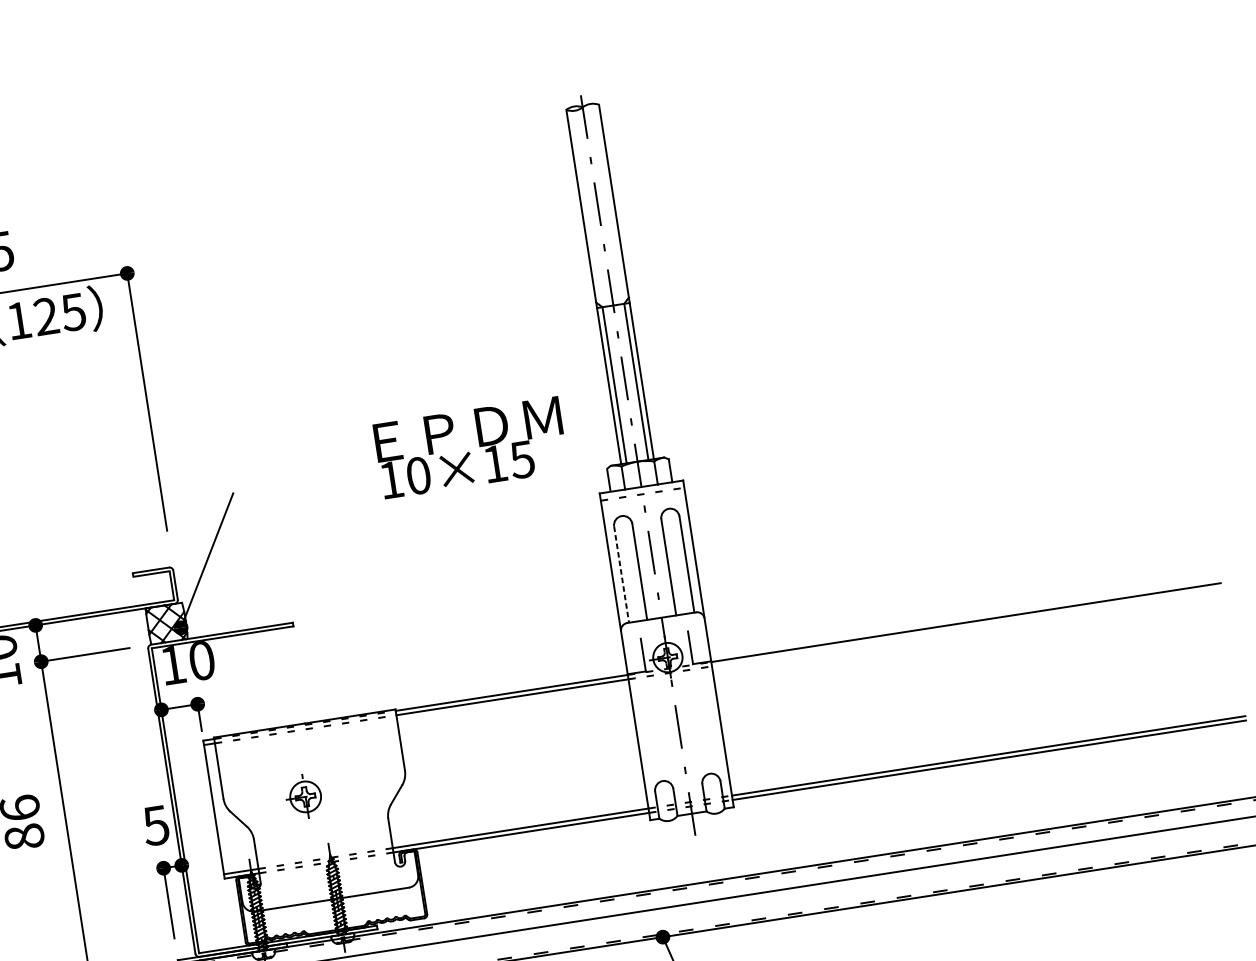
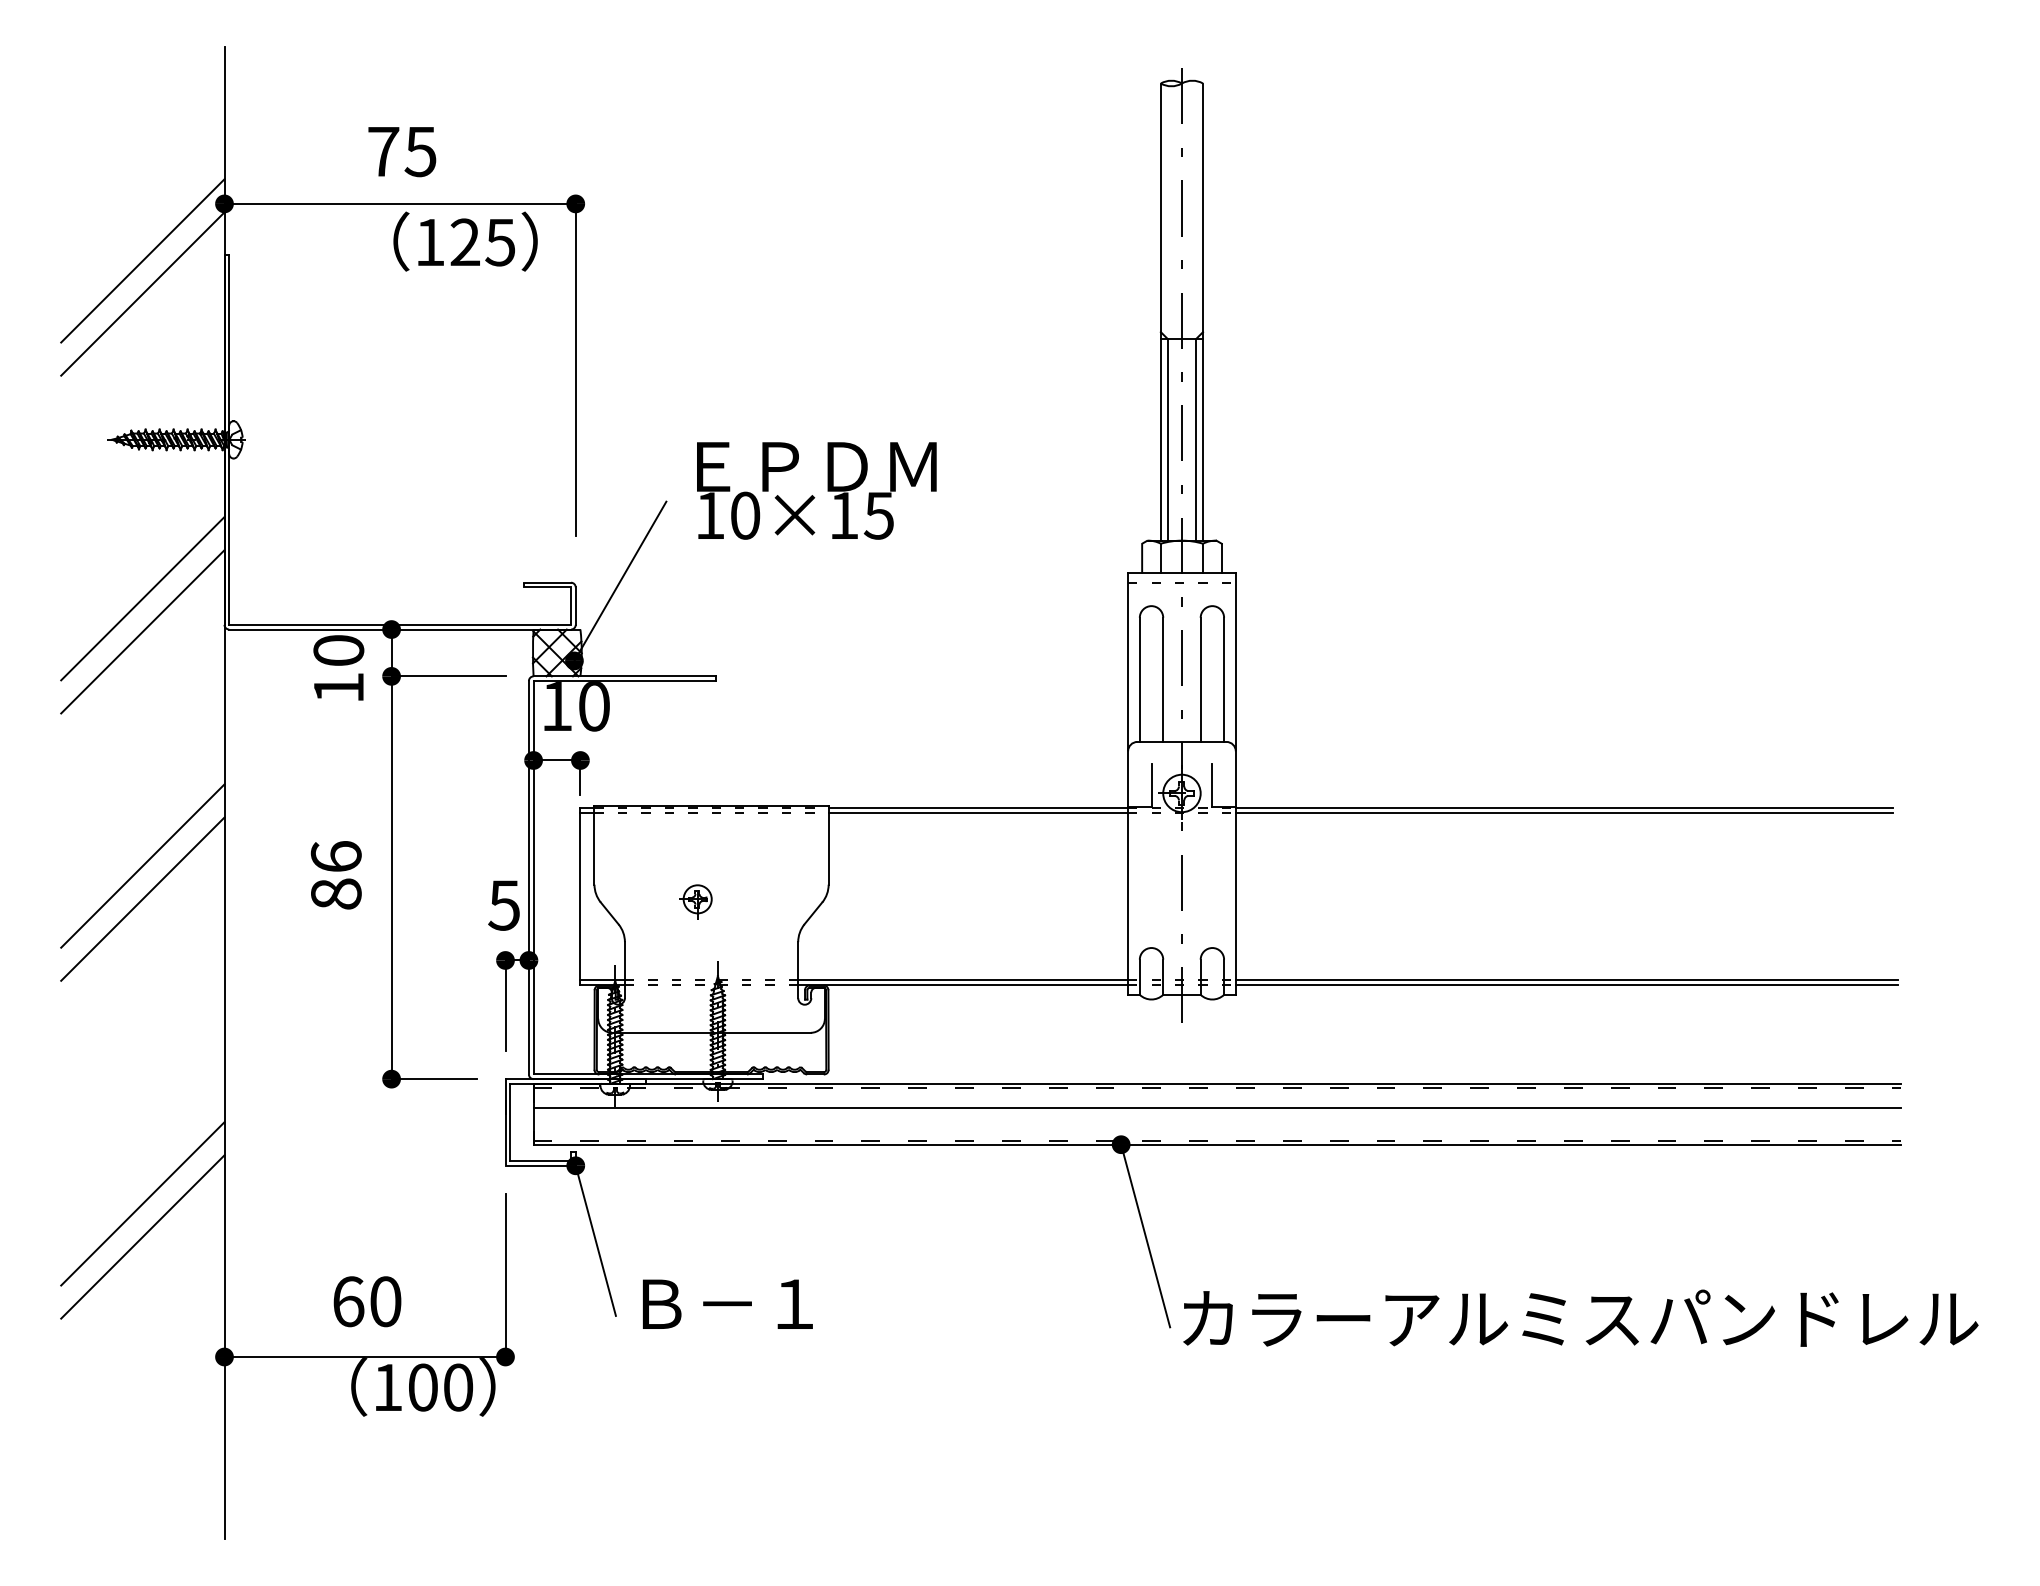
text: (470, 447) -> (816, 490), moved
line: (621, 575) -> (1139, 680), dashed -> solid
line: (966, 627) -> (1564, 813), added
part: (303, 799) -> (695, 901), size x0.71

